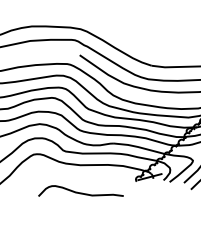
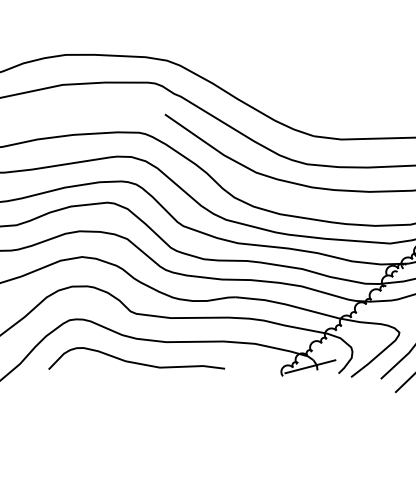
curve: (80, 192) -> (135, 361), moved

